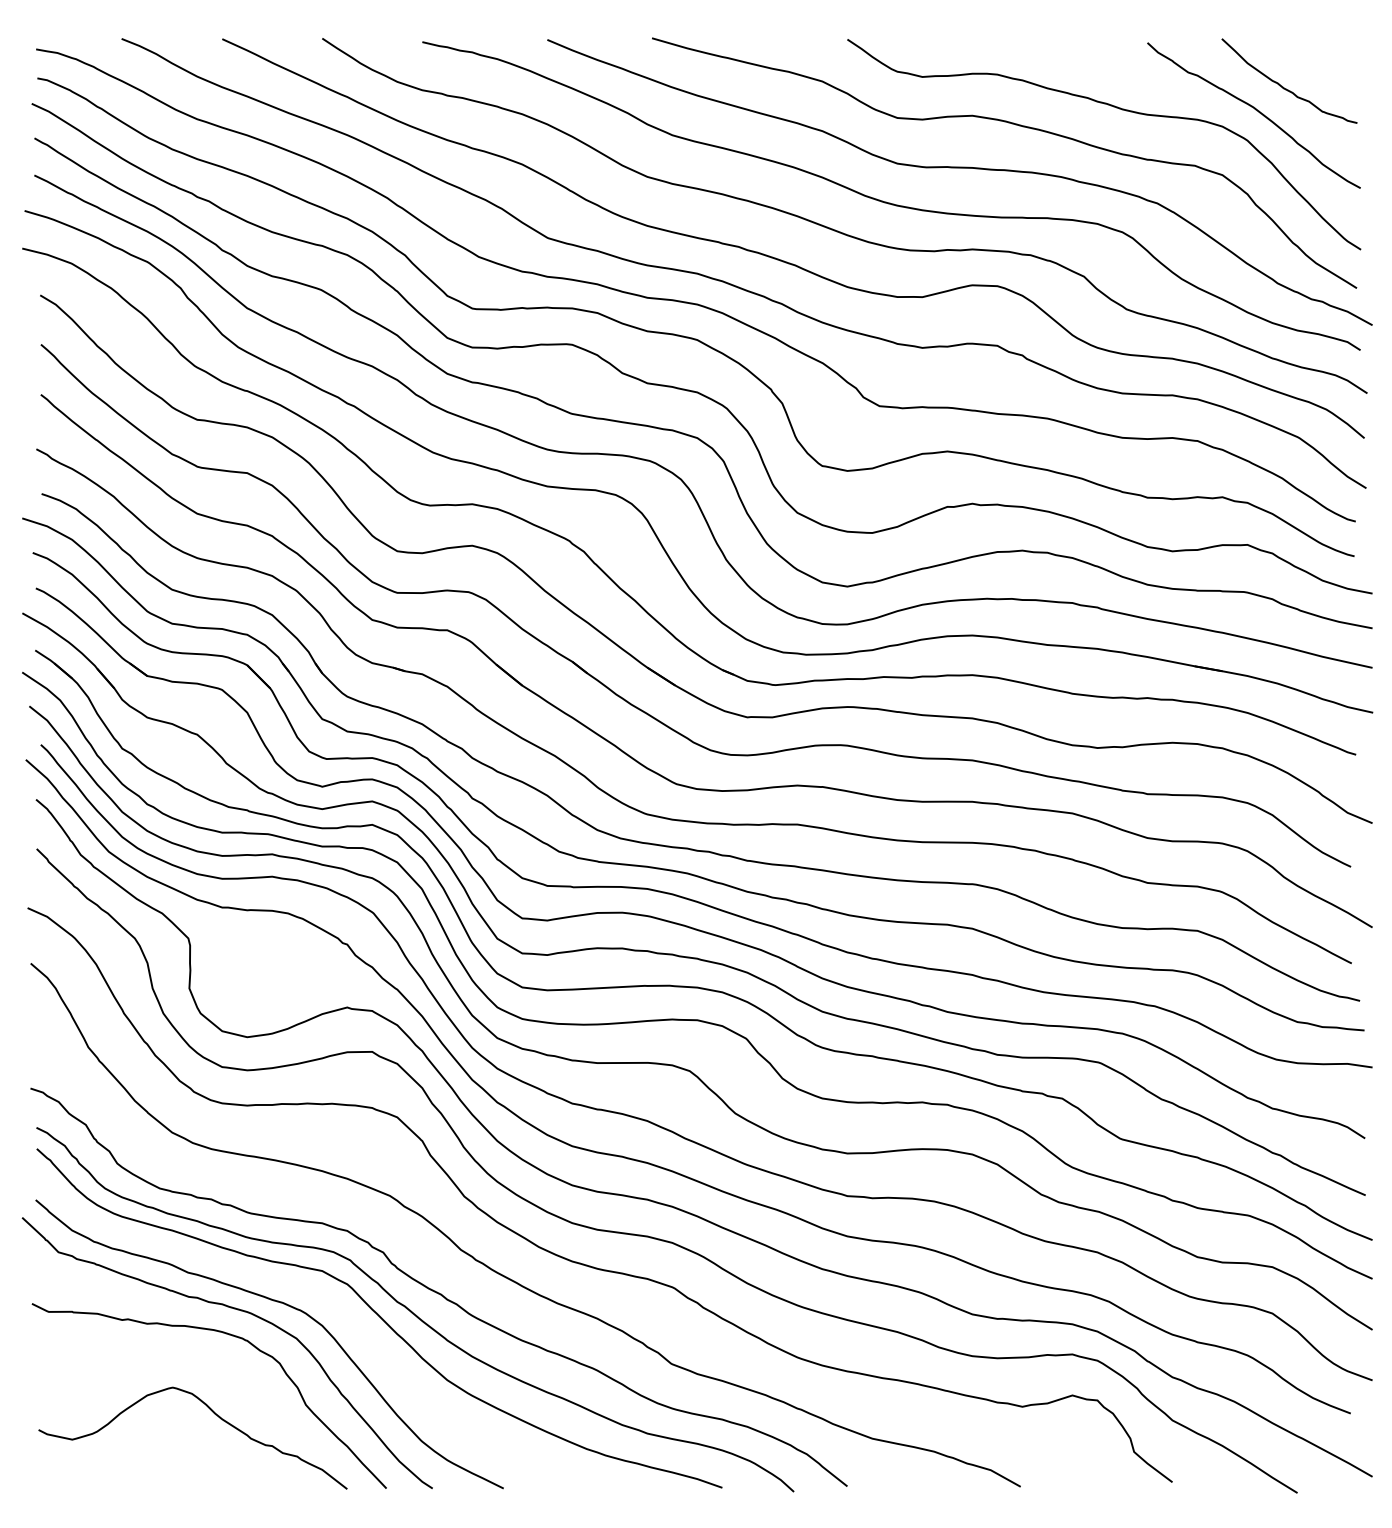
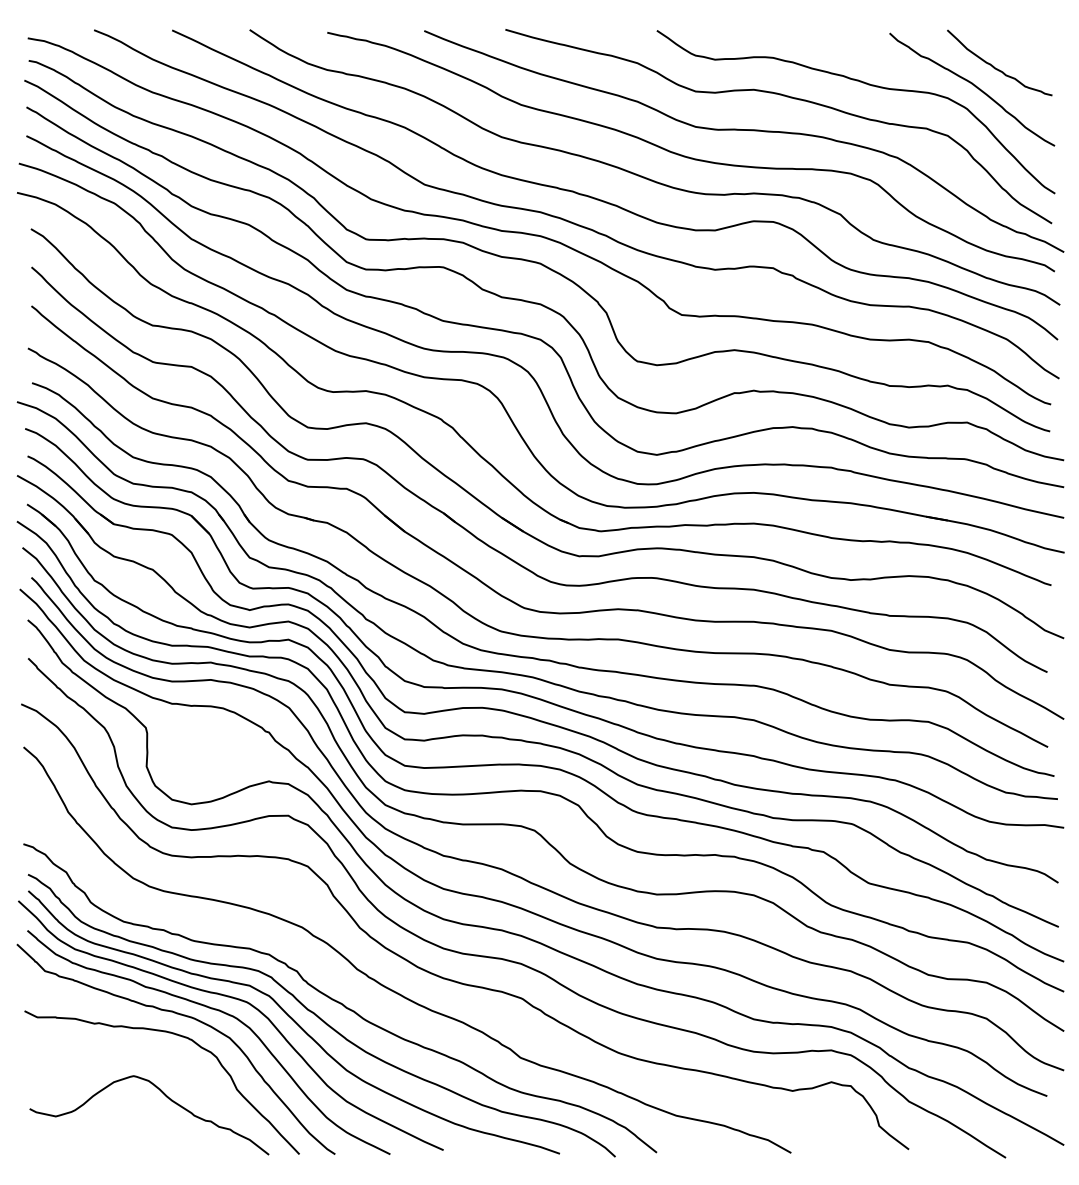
curve: (309, 1290) -> (239, 1000), added

